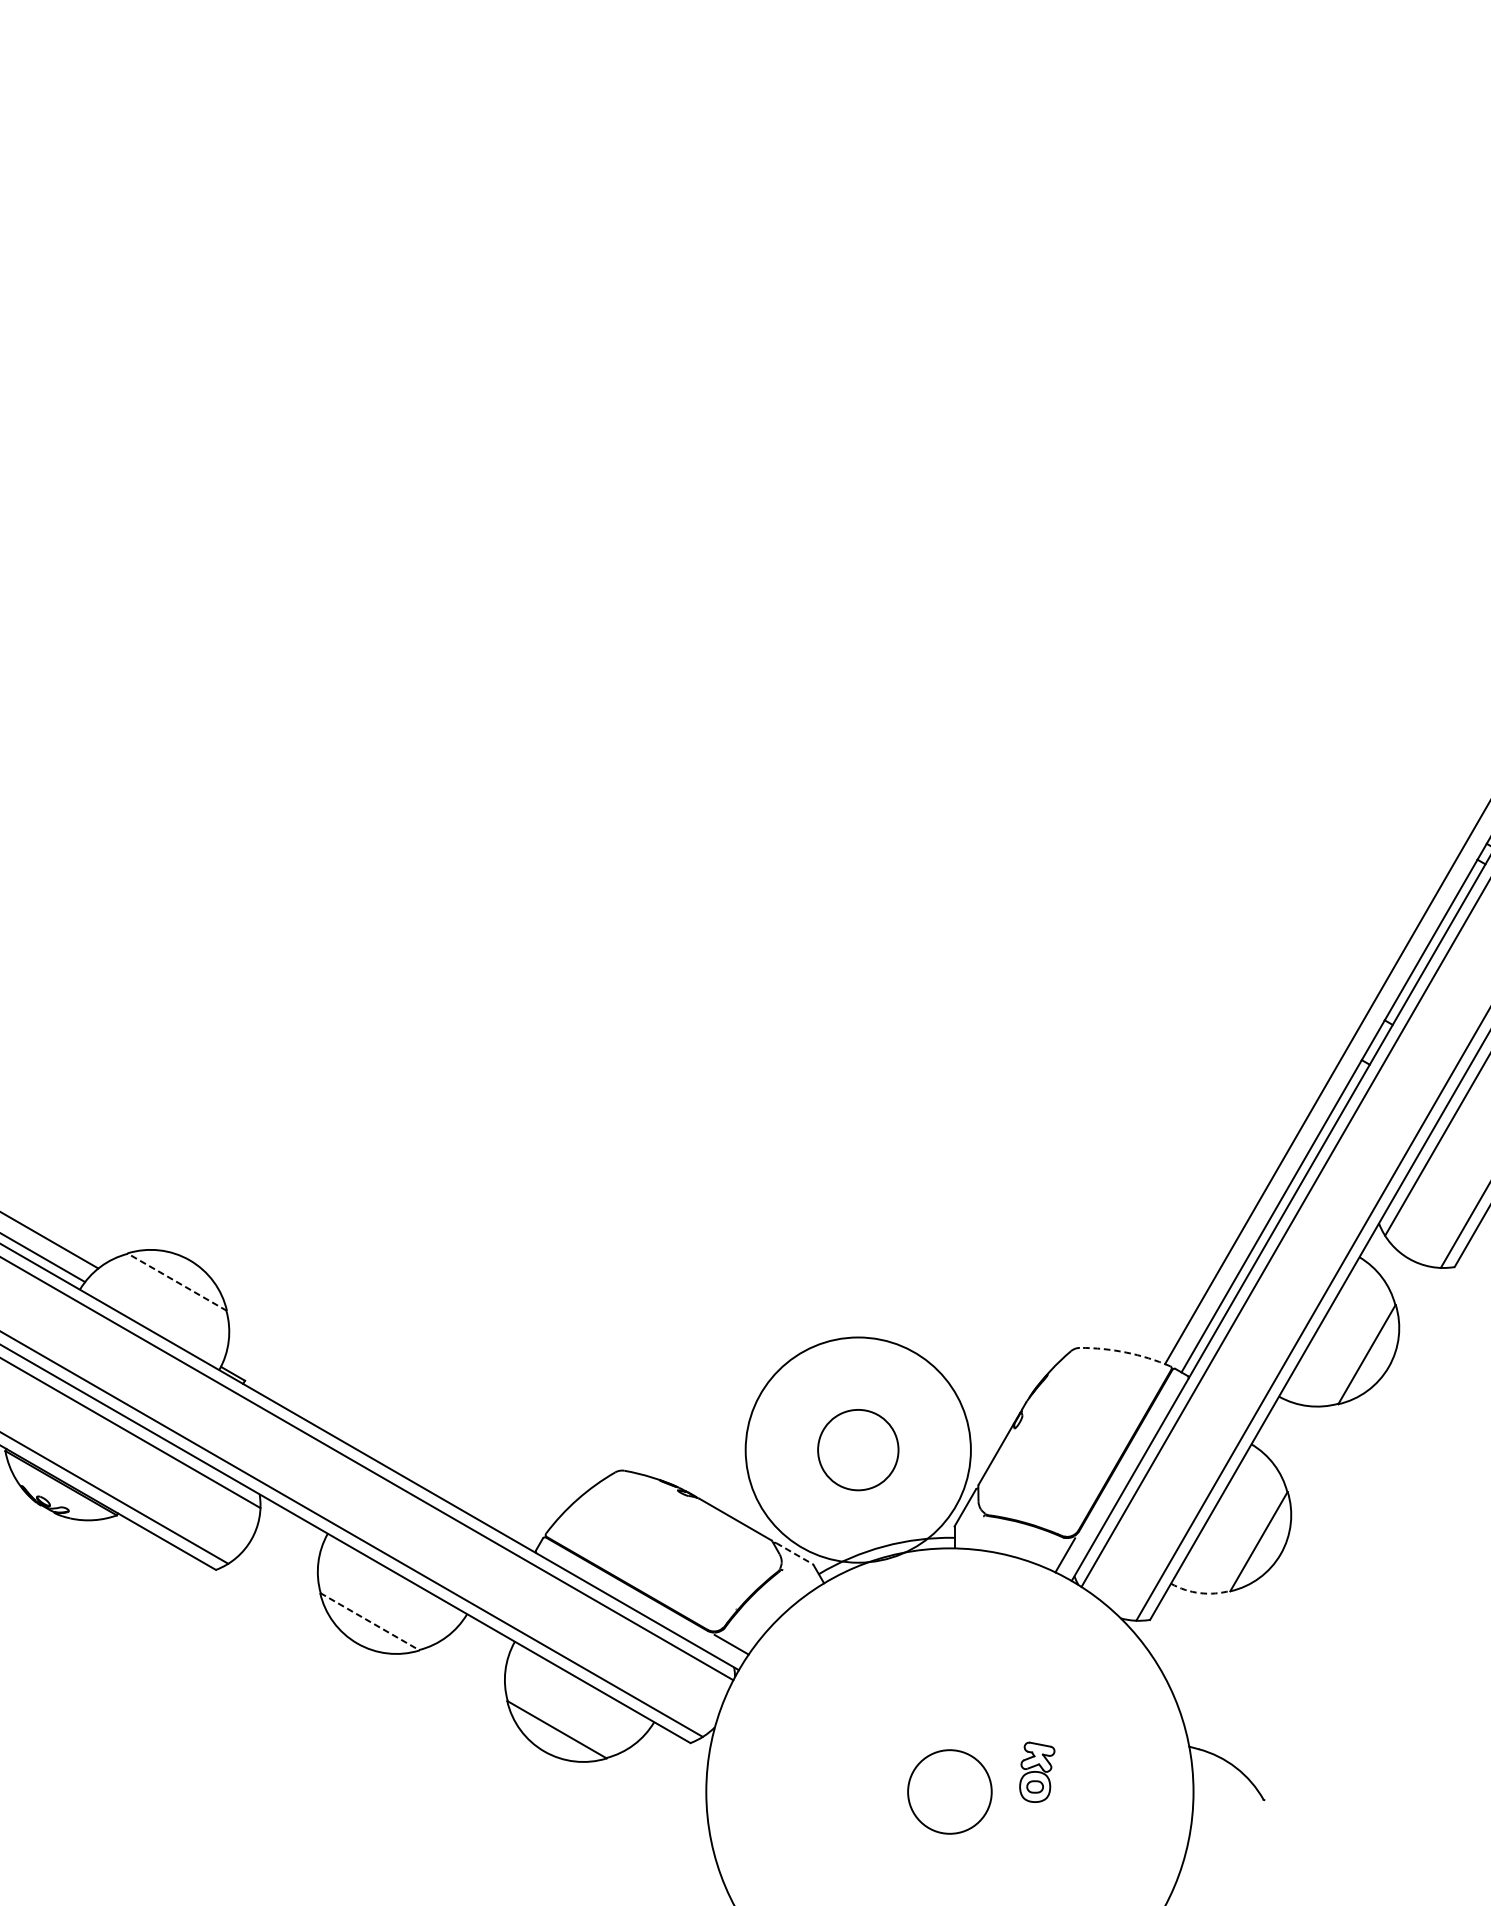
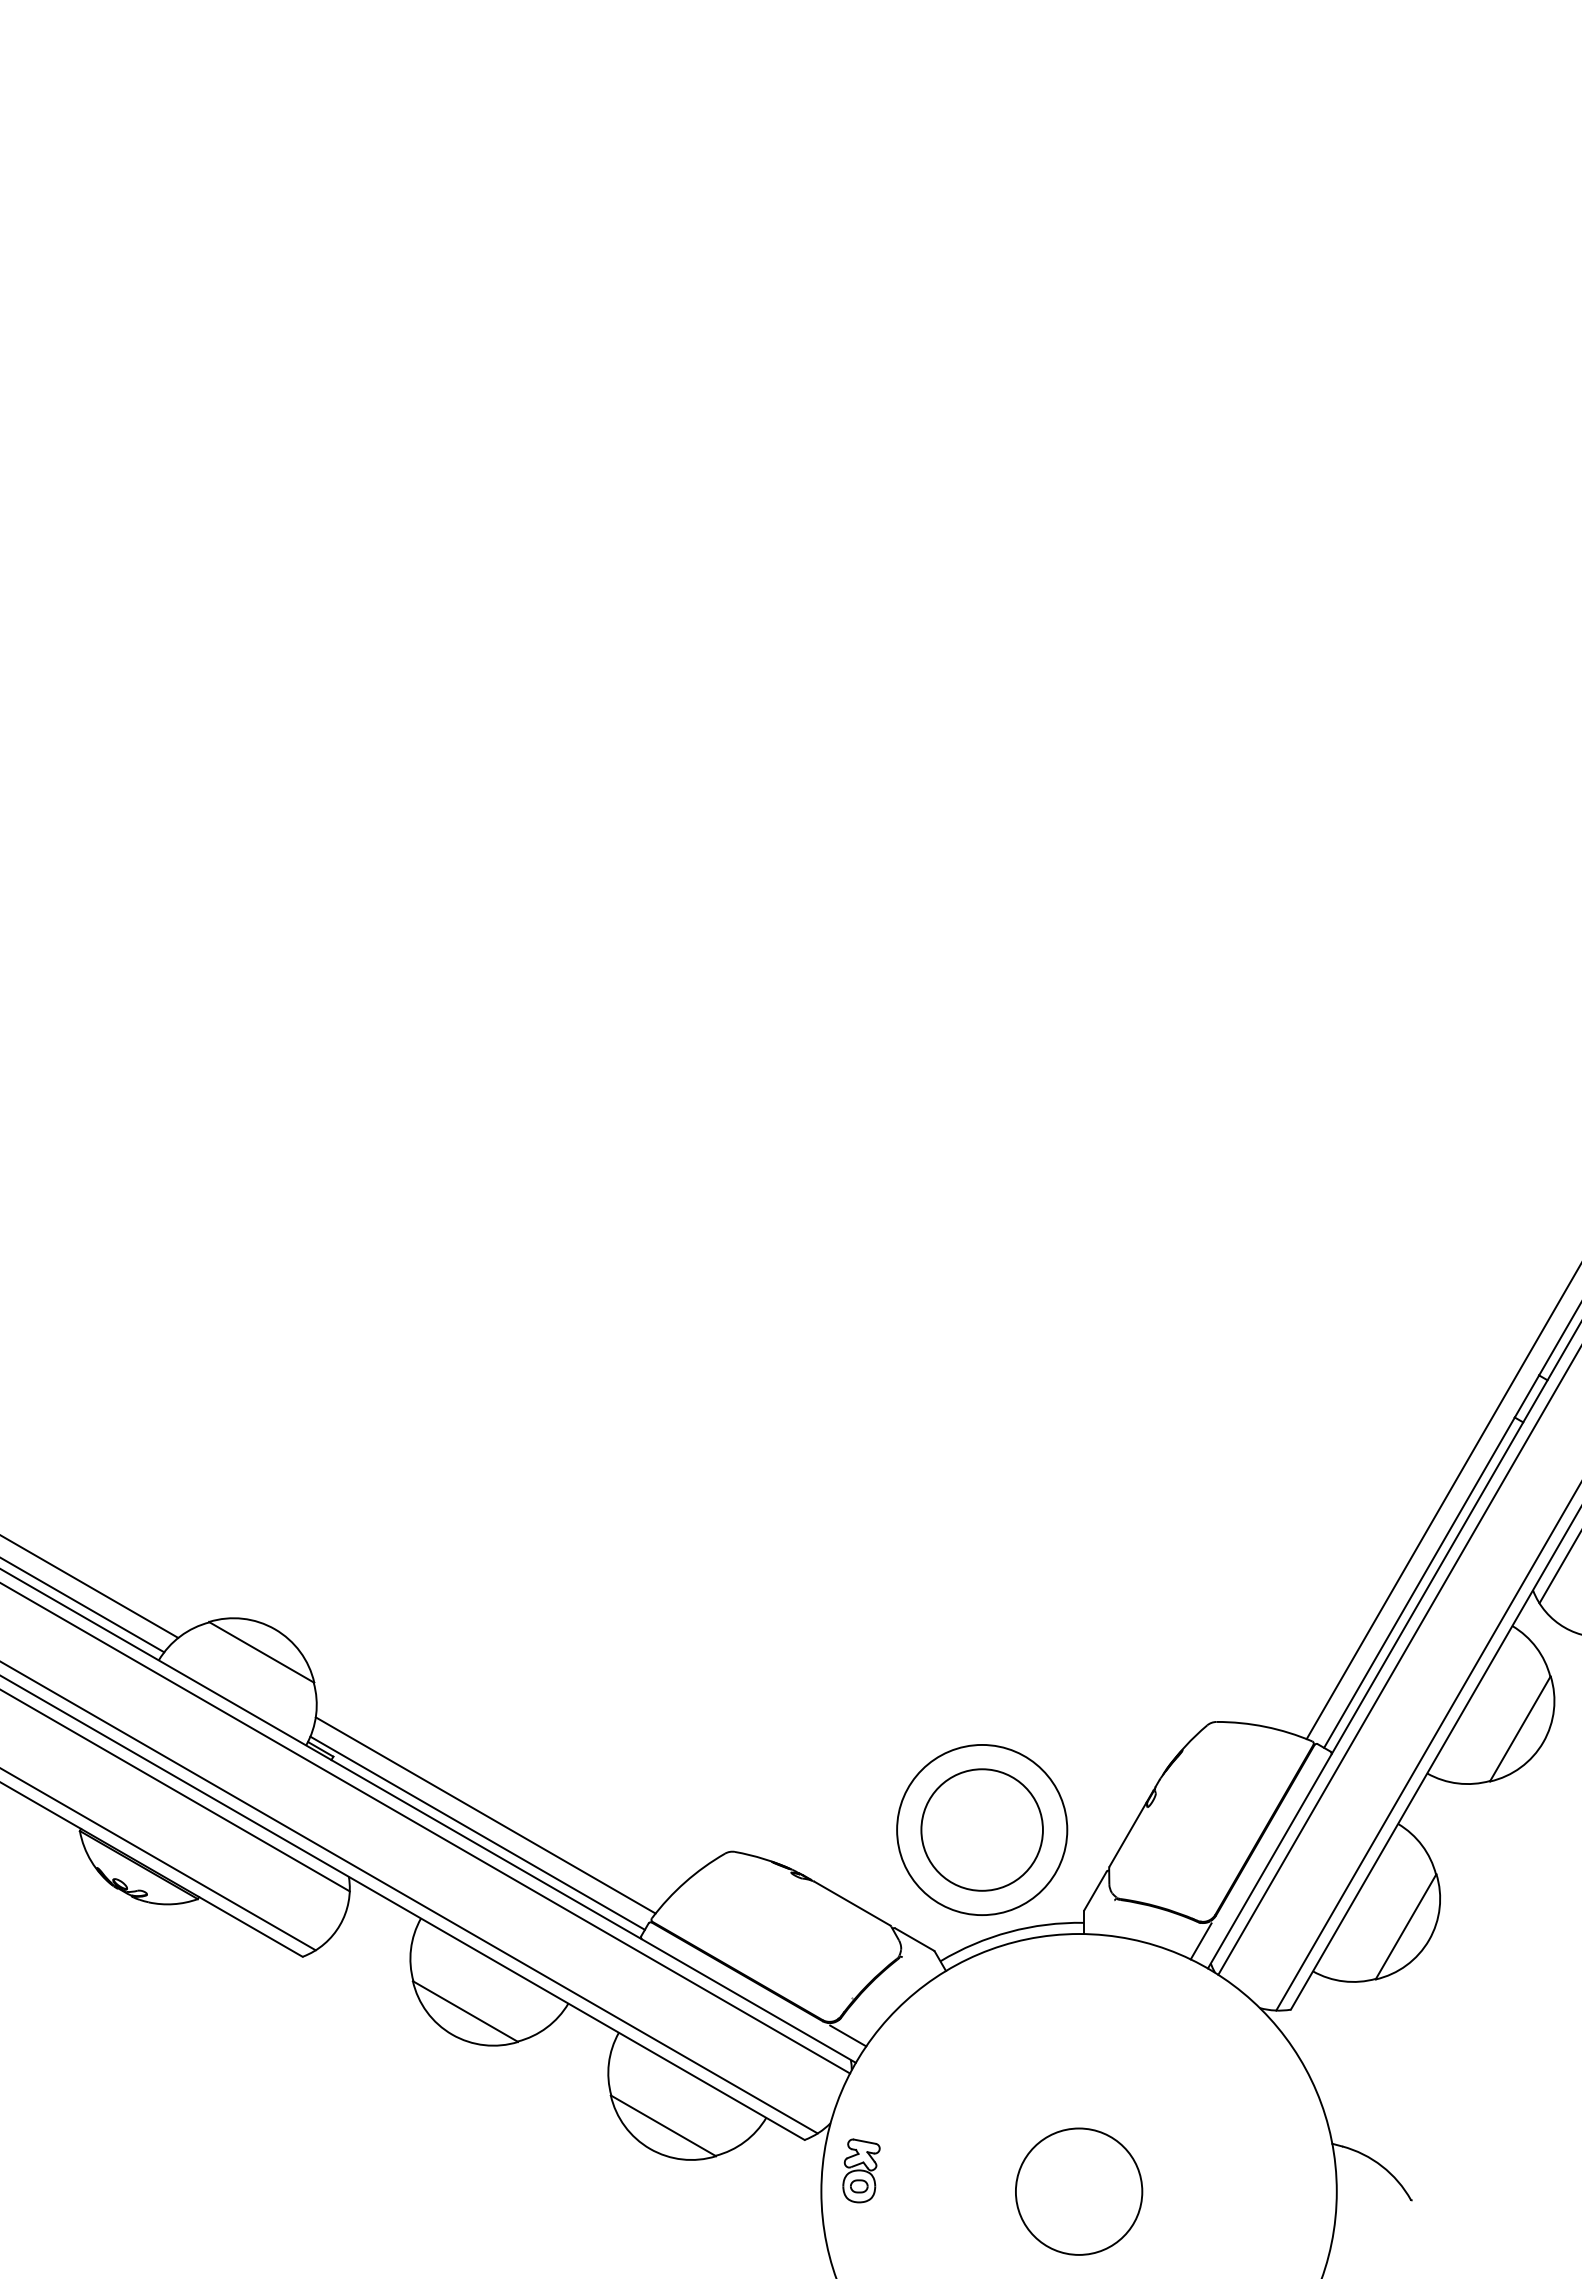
line: (177, 1282) -> (261, 1652), dashed -> solid
arc: (1126, 1352) -> (1265, 1726), dashed -> solid
line: (388, 1436) -> (485, 1815), added
circle: (857, 1449) -> (981, 1829), size x1.43
circle: (858, 1449) -> (982, 1829), size x0.71
line: (381, 1452) -> (477, 1832), added
line: (795, 1553) -> (915, 1939), dashed -> solid
arc: (1199, 1593) -> (1343, 1981), dashed -> solid
line: (369, 1621) -> (465, 2011), dashed -> solid
part: (1037, 1771) -> (861, 2170), moved
circle: (949, 1791) -> (1078, 2191), size x1.43

